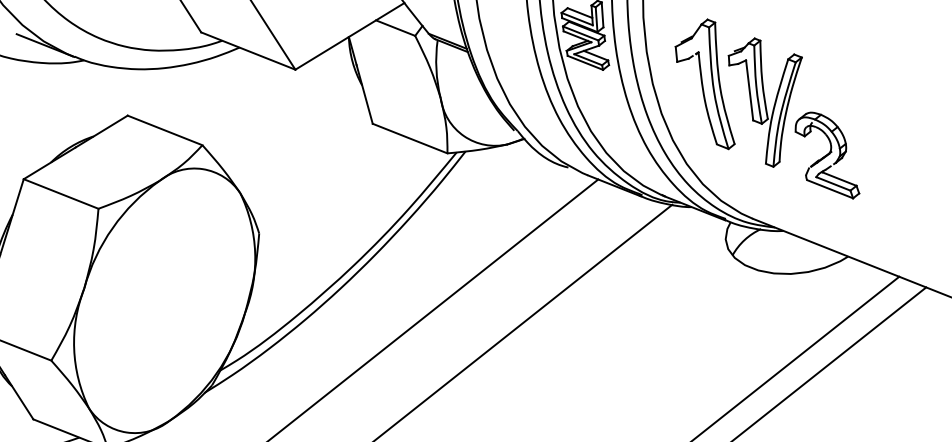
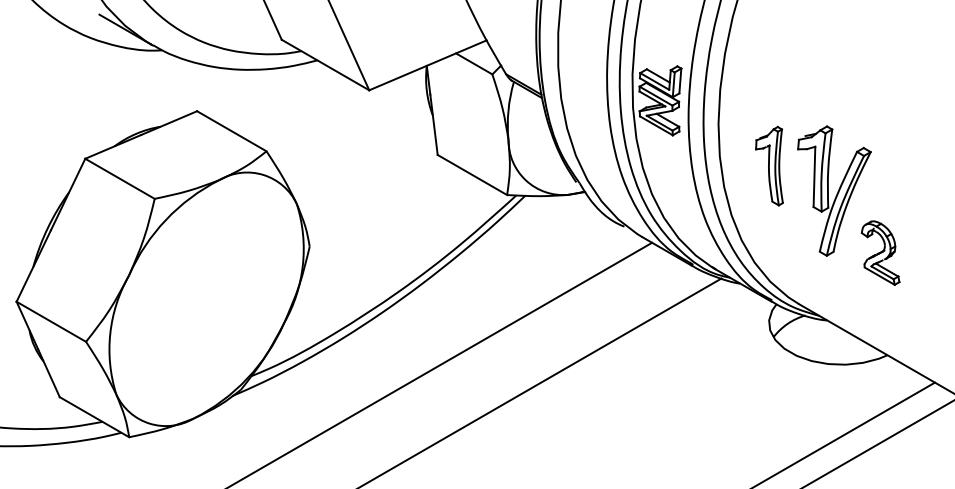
part: (703, 85) -> (769, 165), size x0.6
part: (826, 155) -> (880, 252), size x0.7

